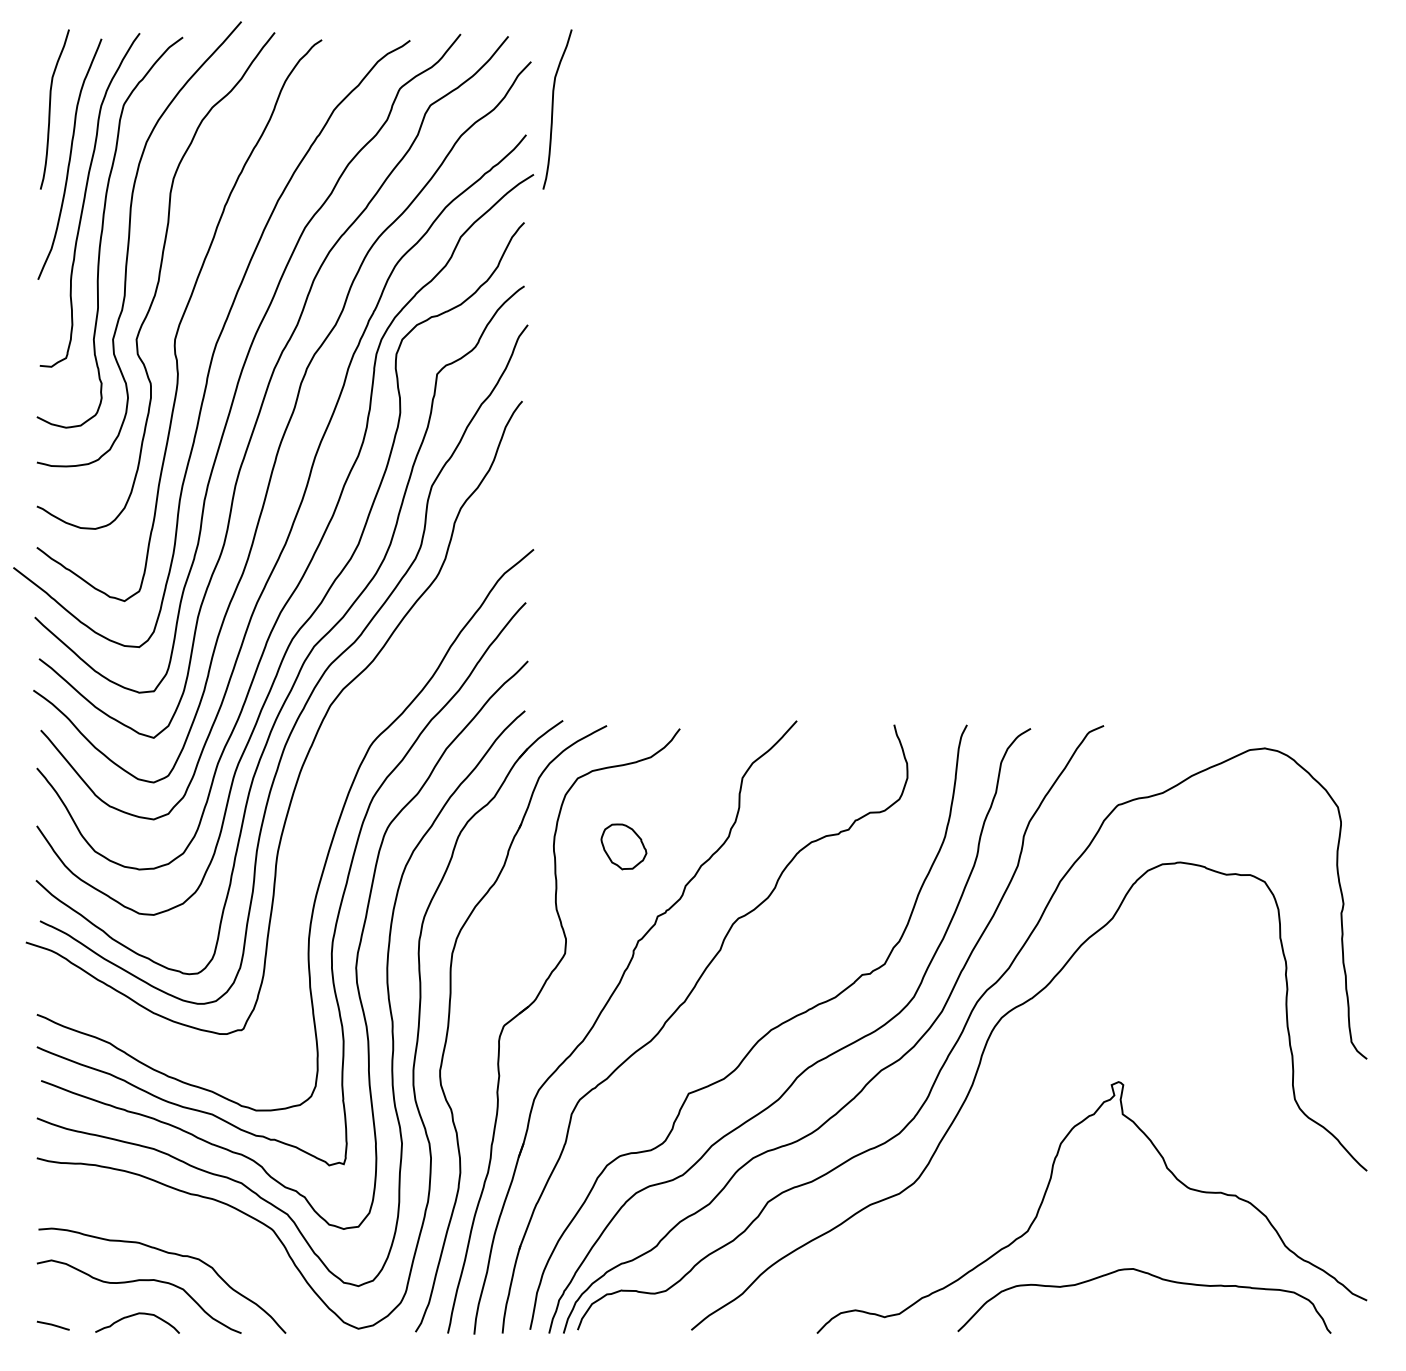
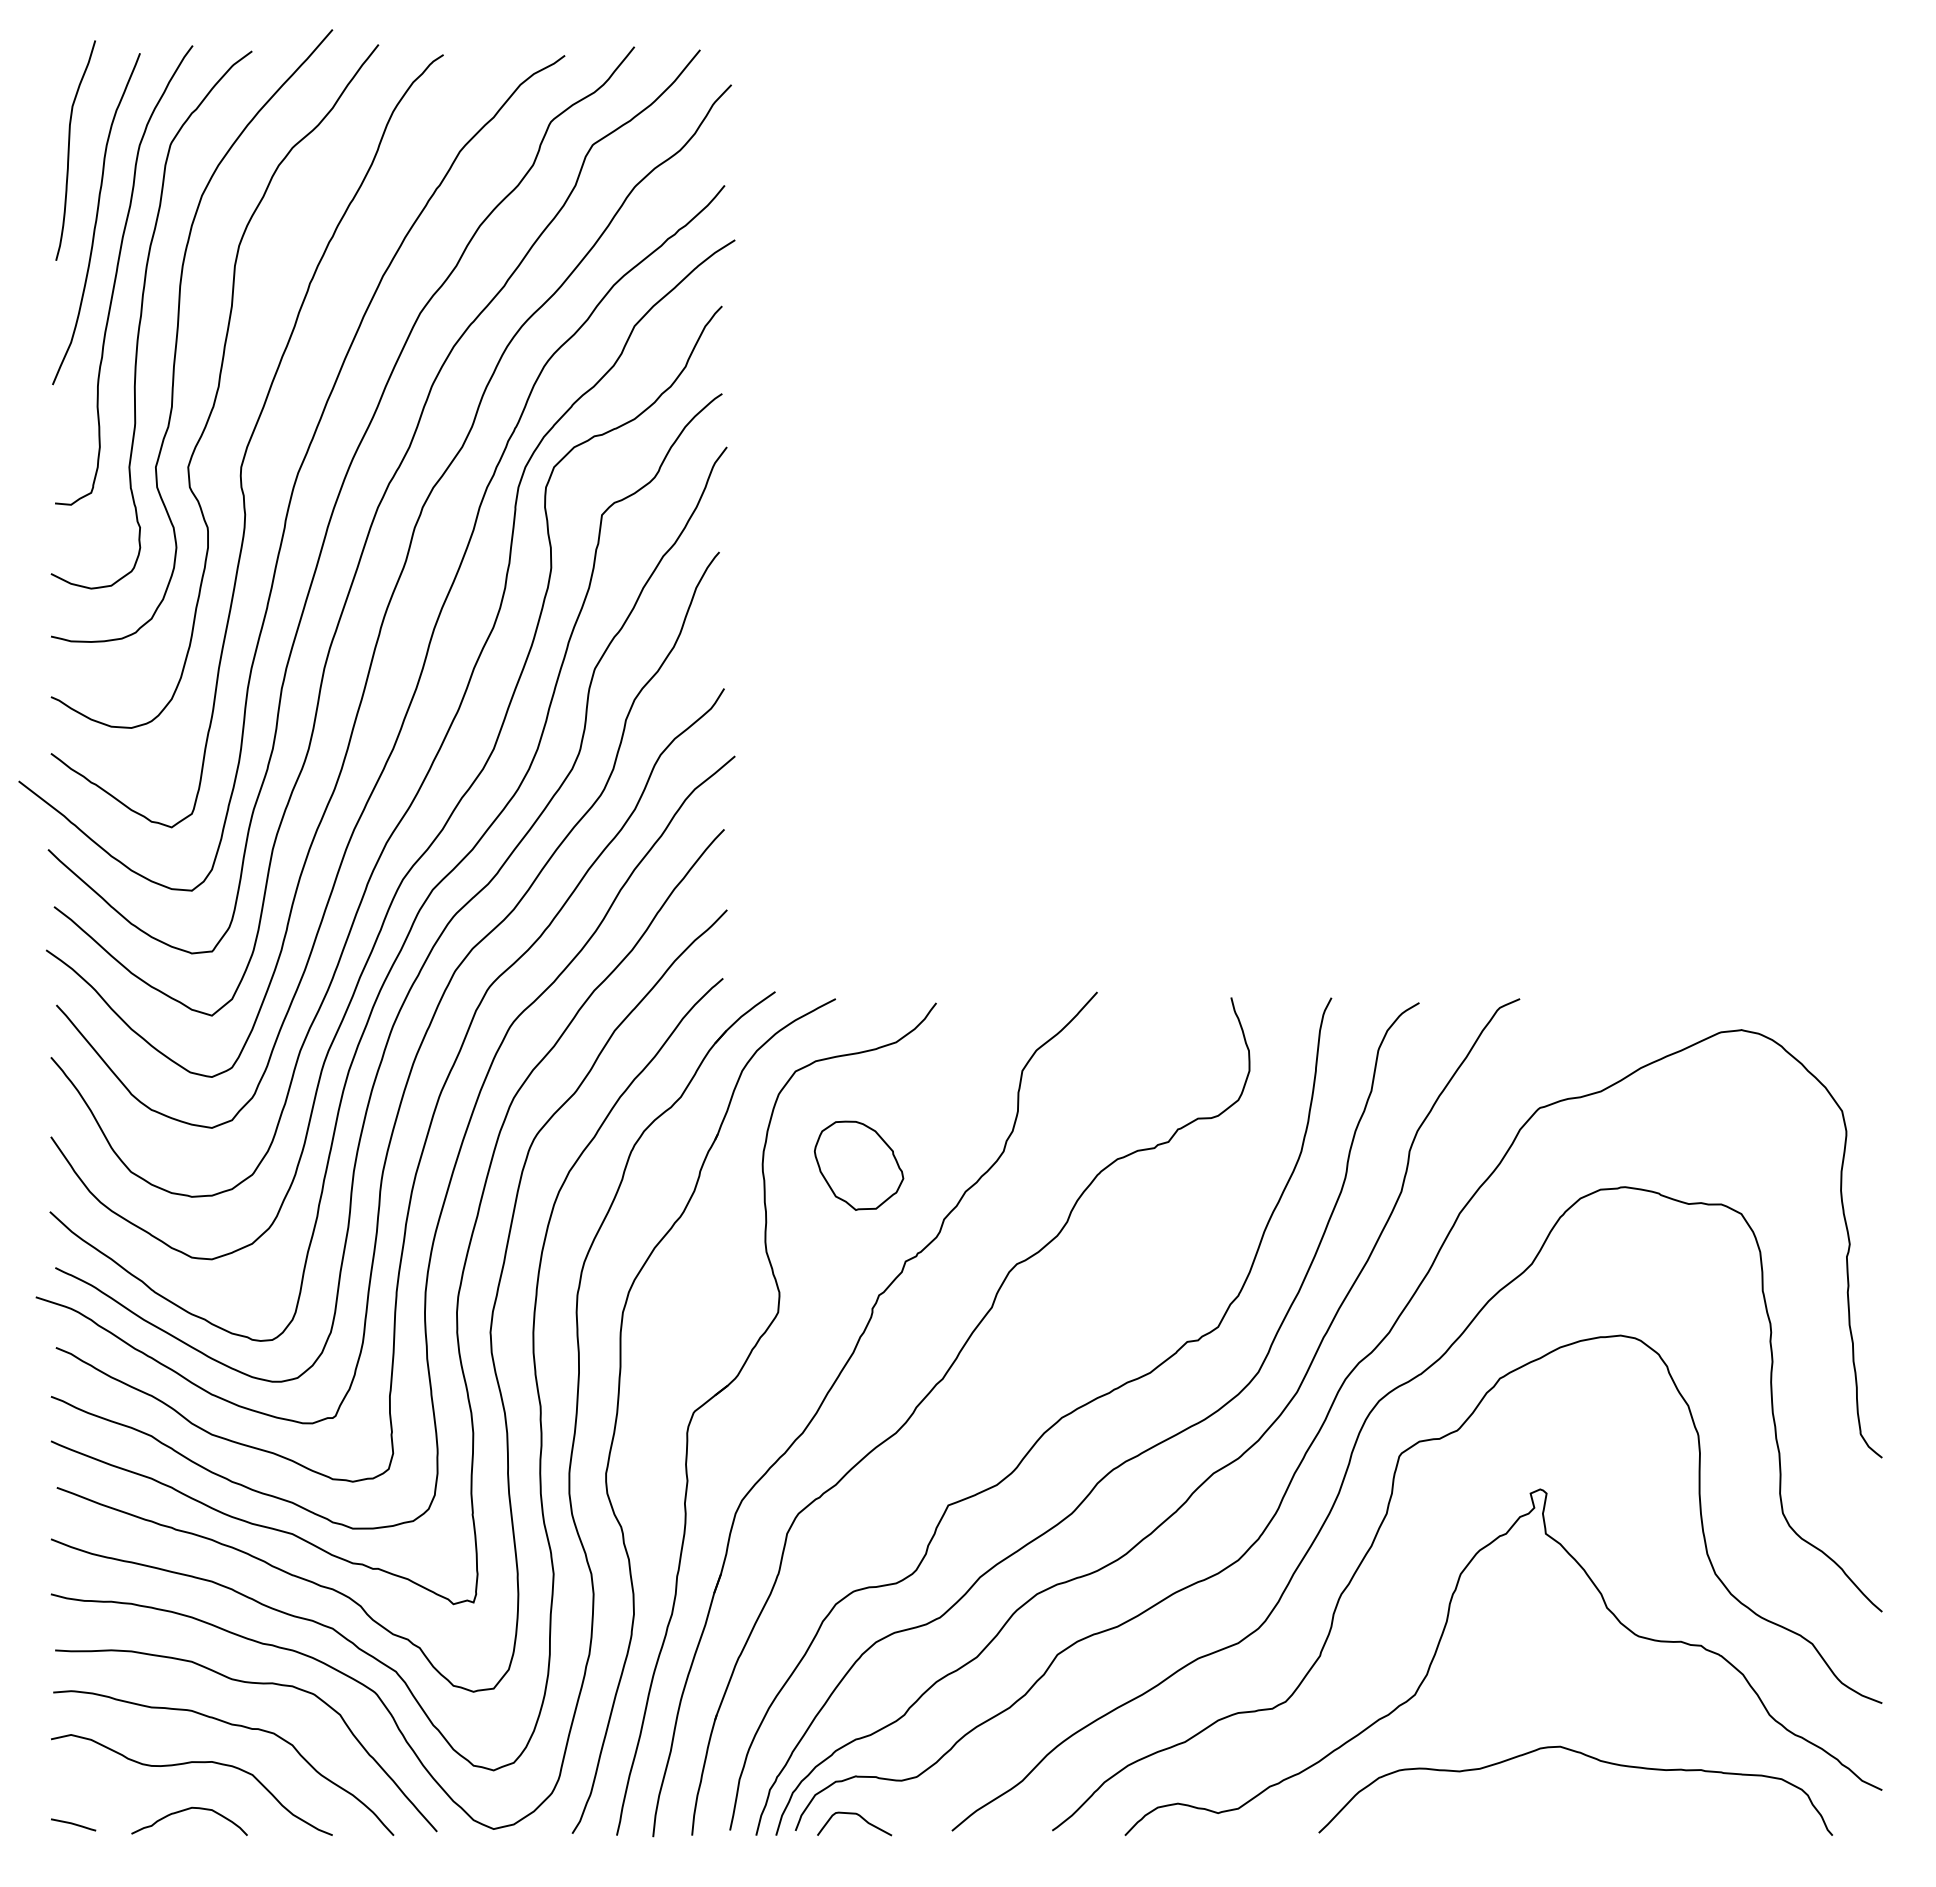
curve: (552, 109) -> (761, 150), removed
curve: (316, 800) -> (436, 1101), added
part: (624, 846) -> (859, 1165), size x1.43
curve: (998, 1120) -> (1374, 1542), added
curve: (178, 1223) -> (246, 1683), added
curve: (624, 1320) -> (860, 1817), added

